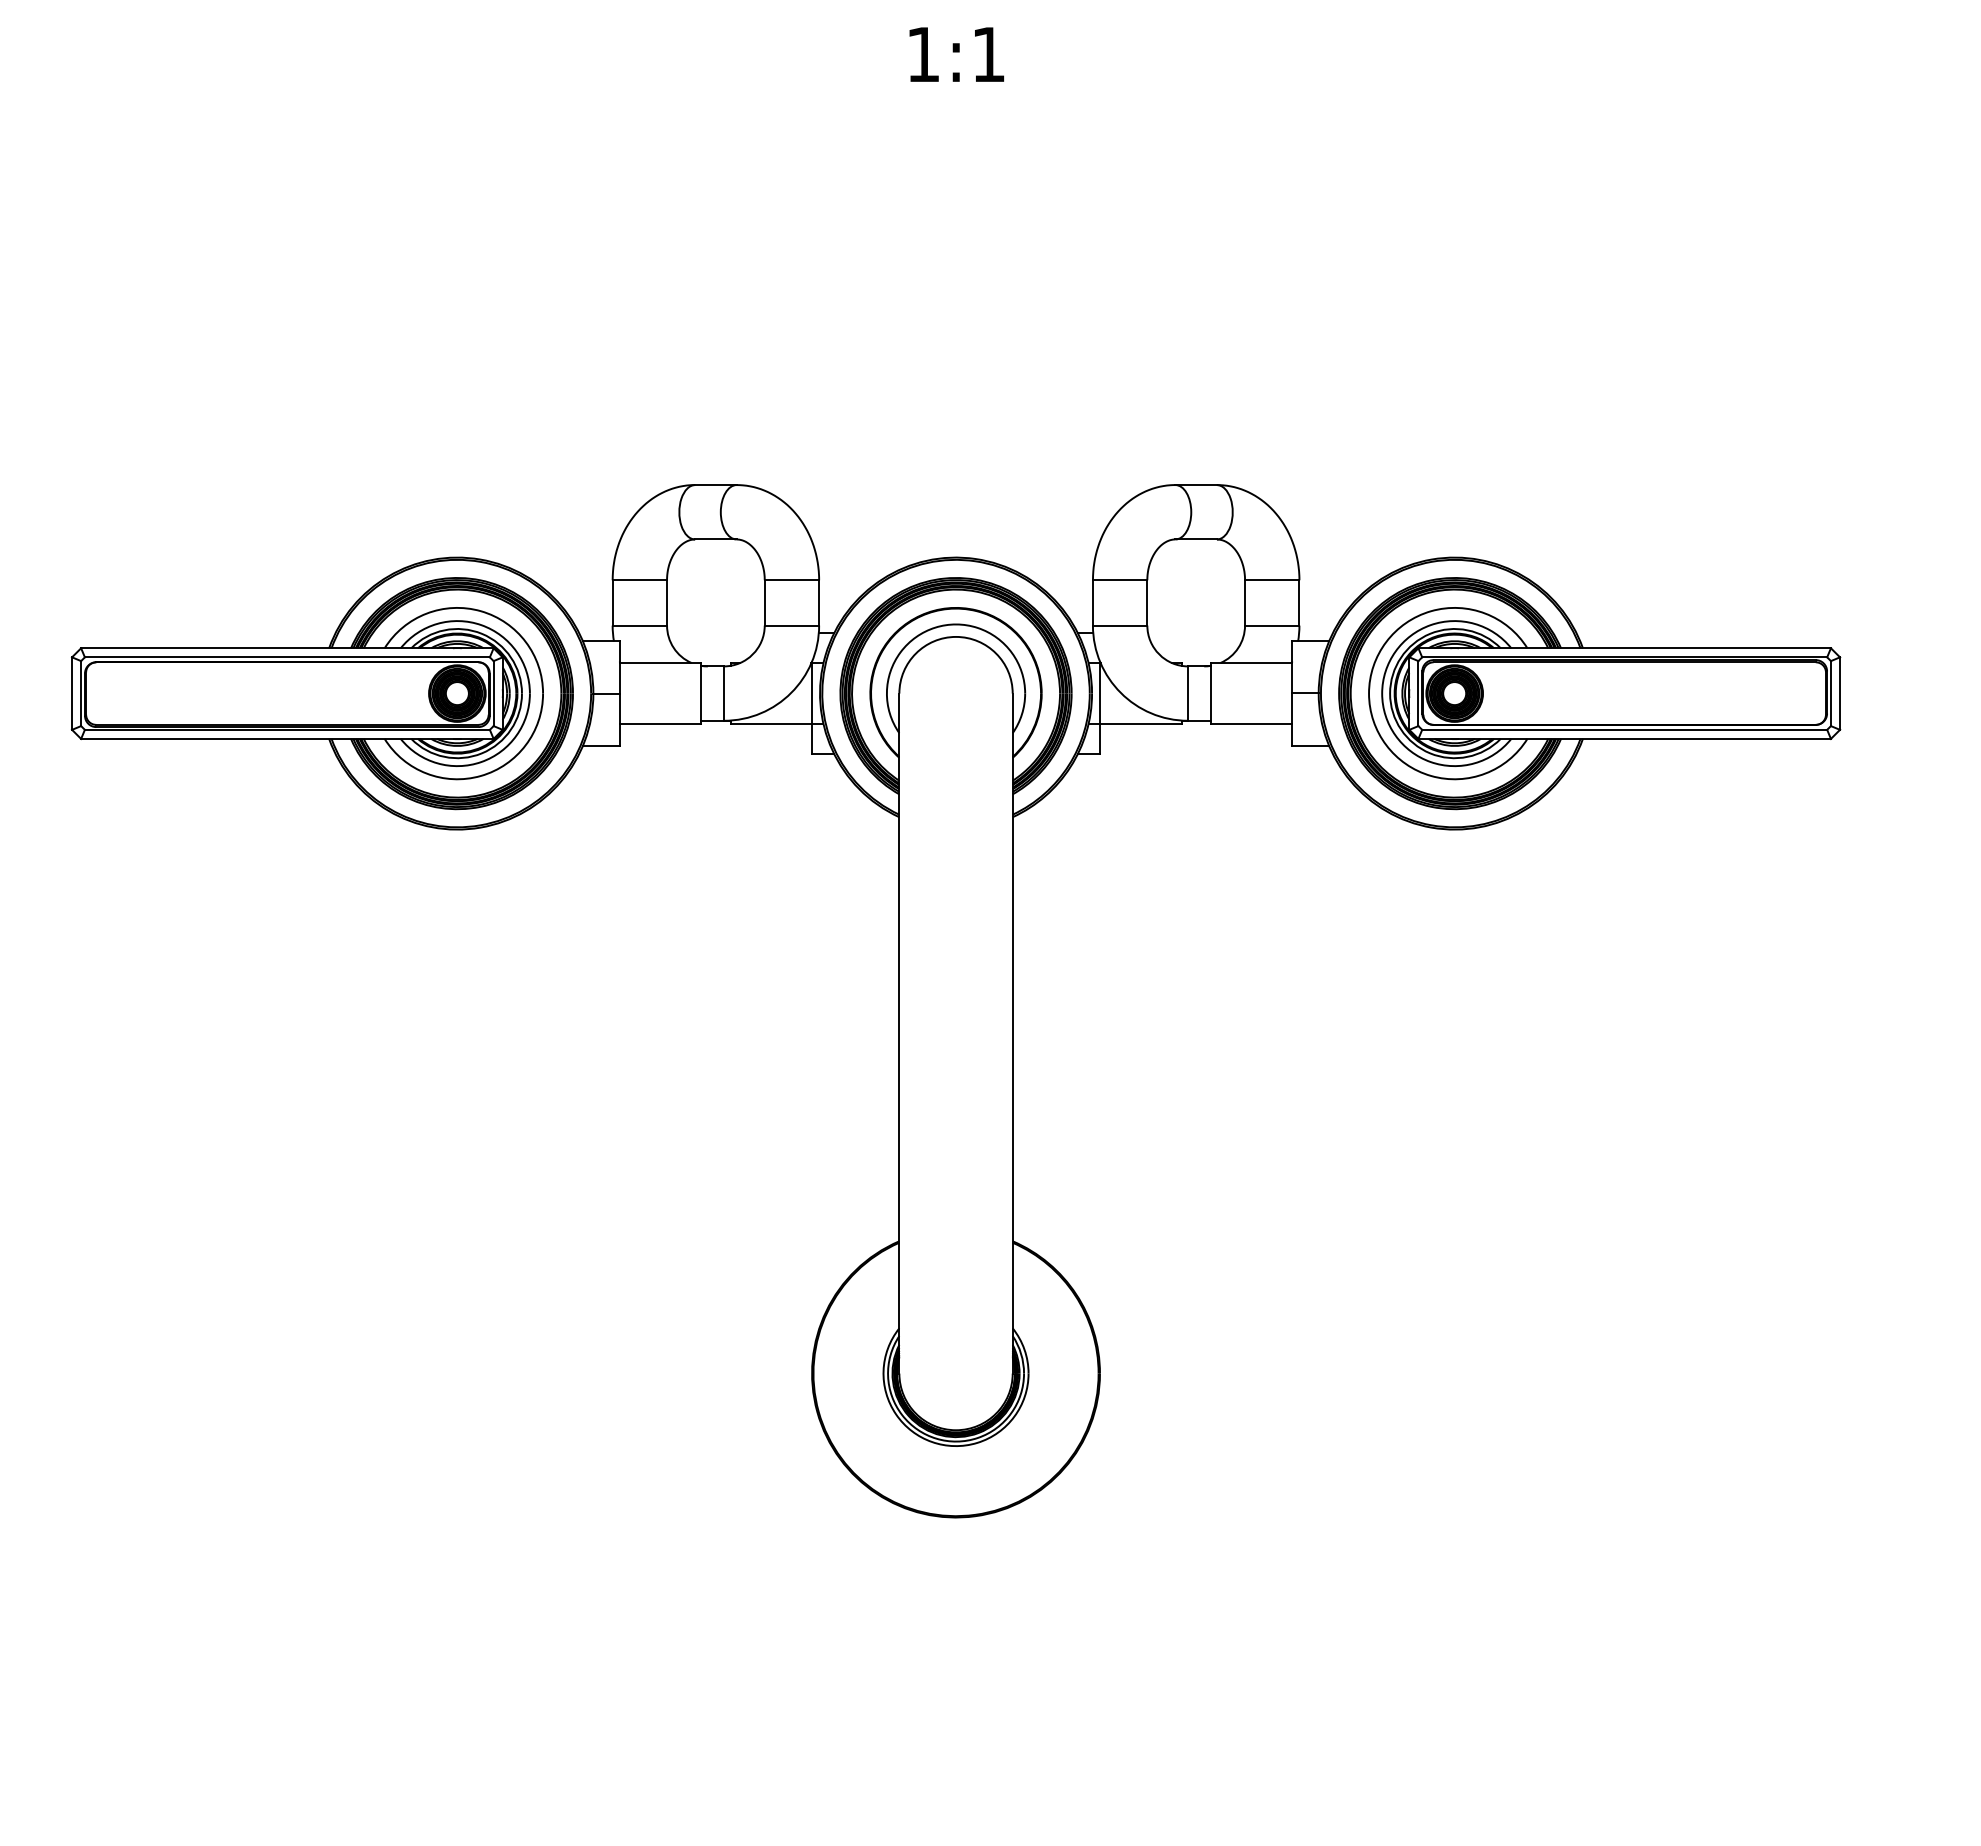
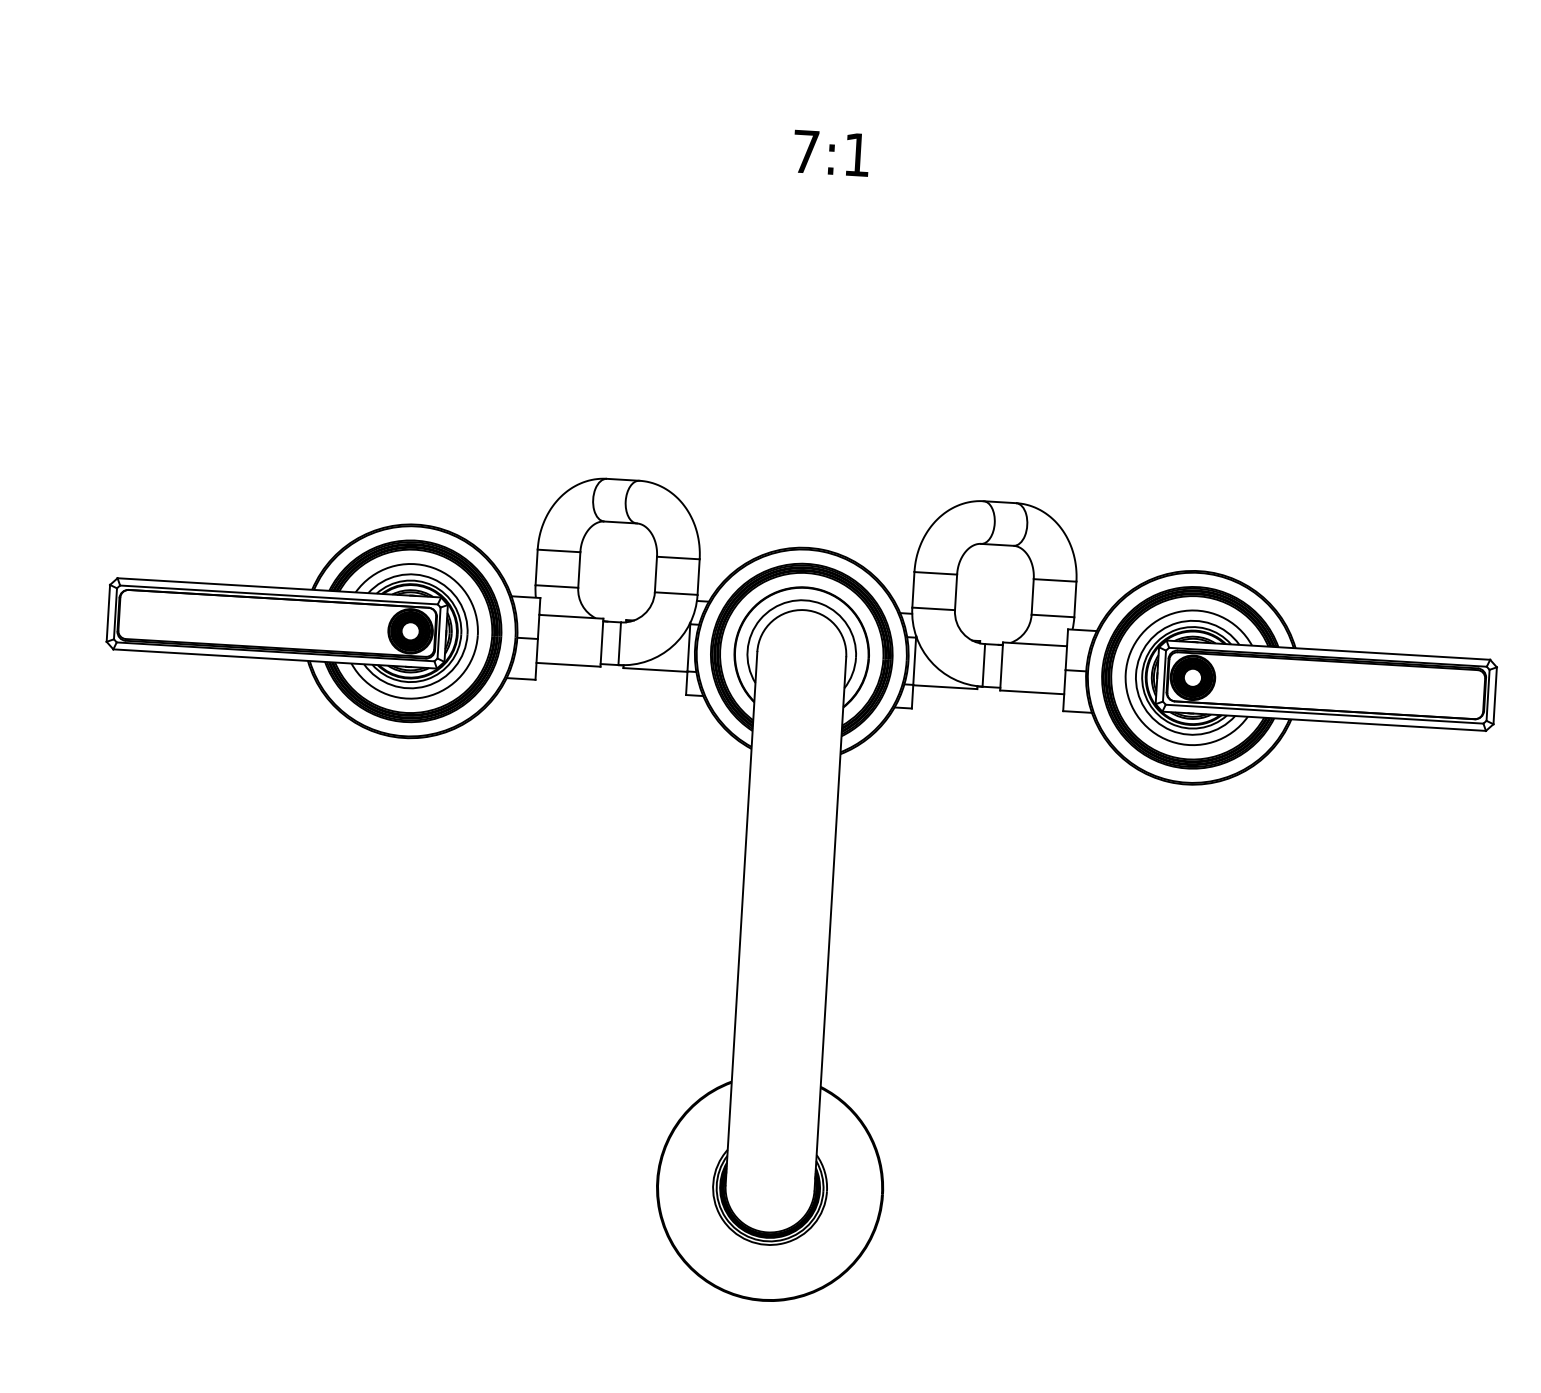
text: (923, 54) -> (806, 151), 1:1 -> 7:1

